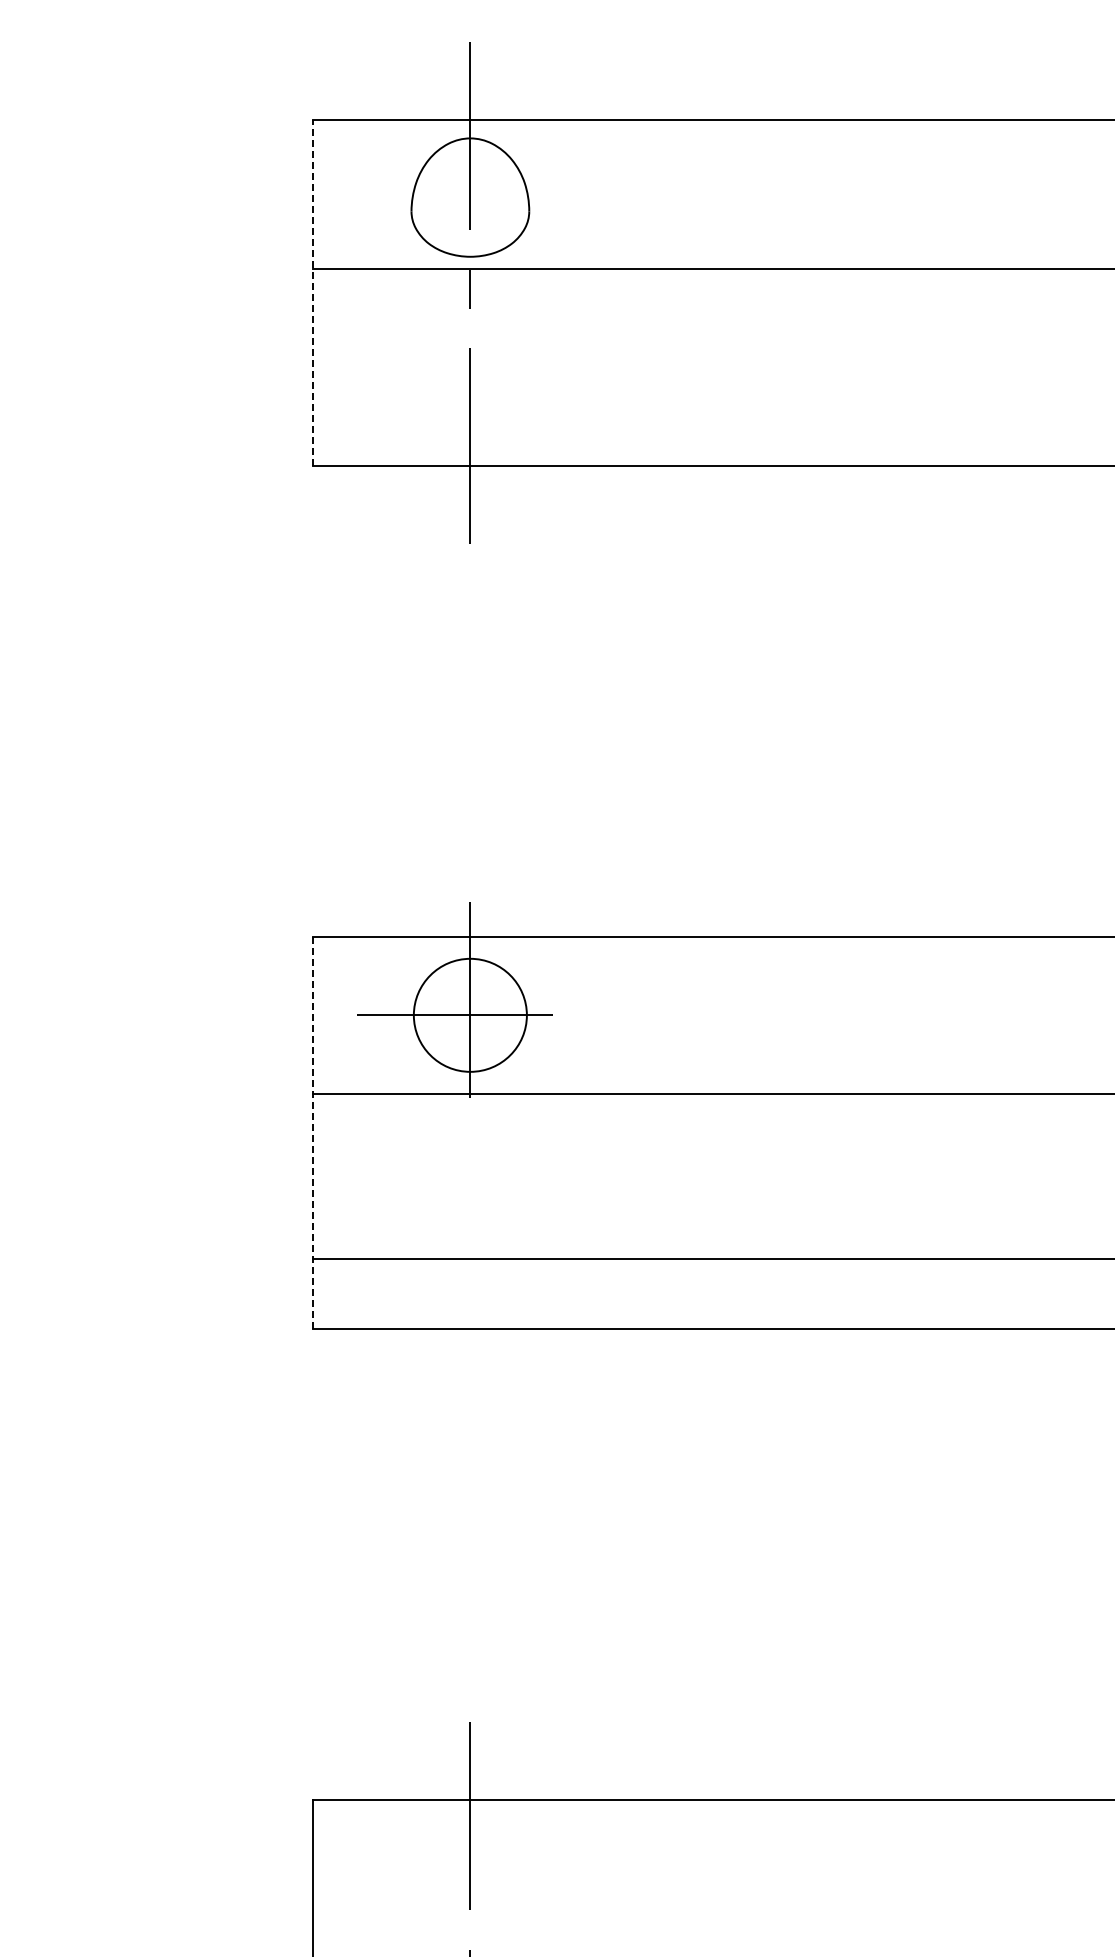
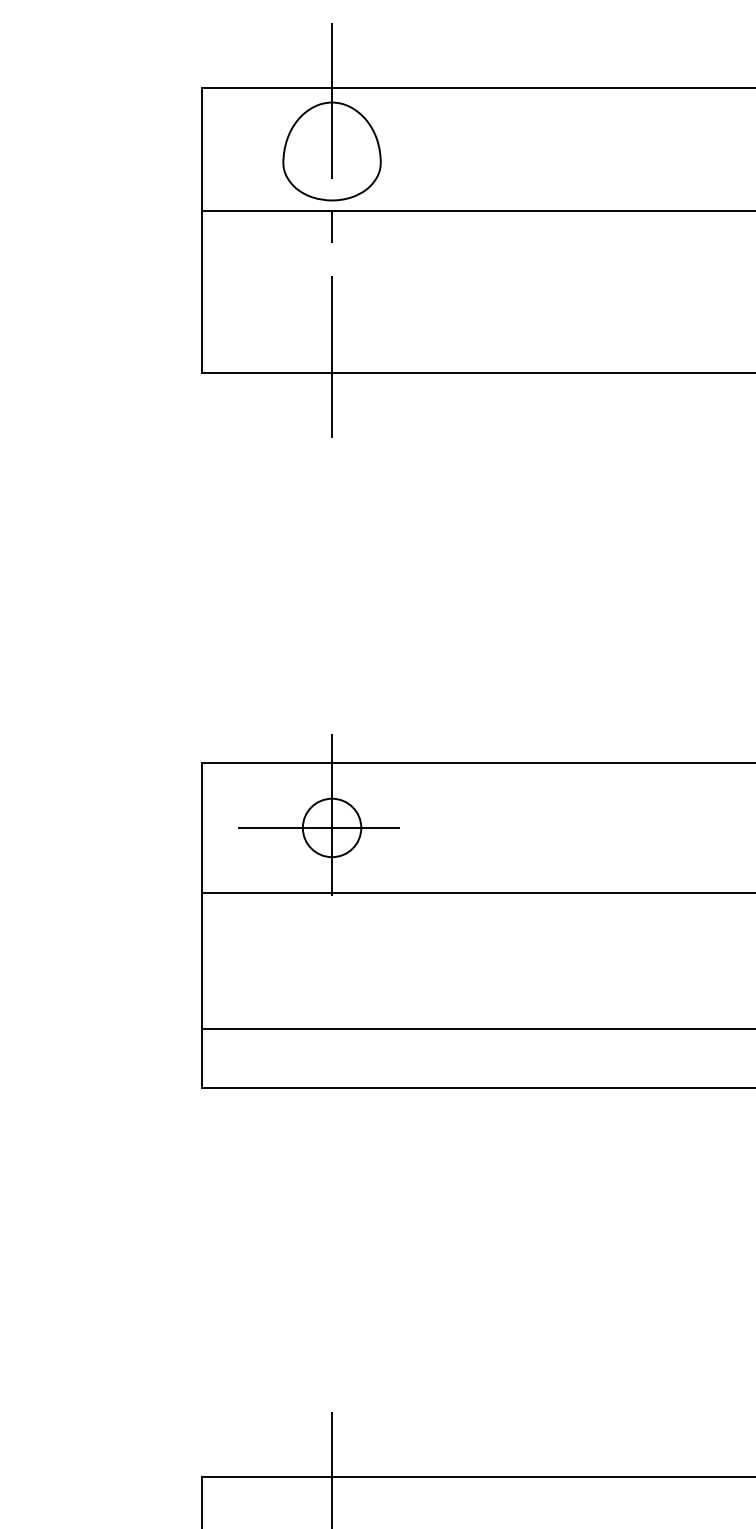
line: (313, 293) -> (202, 230), dashed -> solid
circle: (470, 1015) -> (332, 828), size x0.62
line: (313, 1133) -> (202, 925), dashed -> solid

